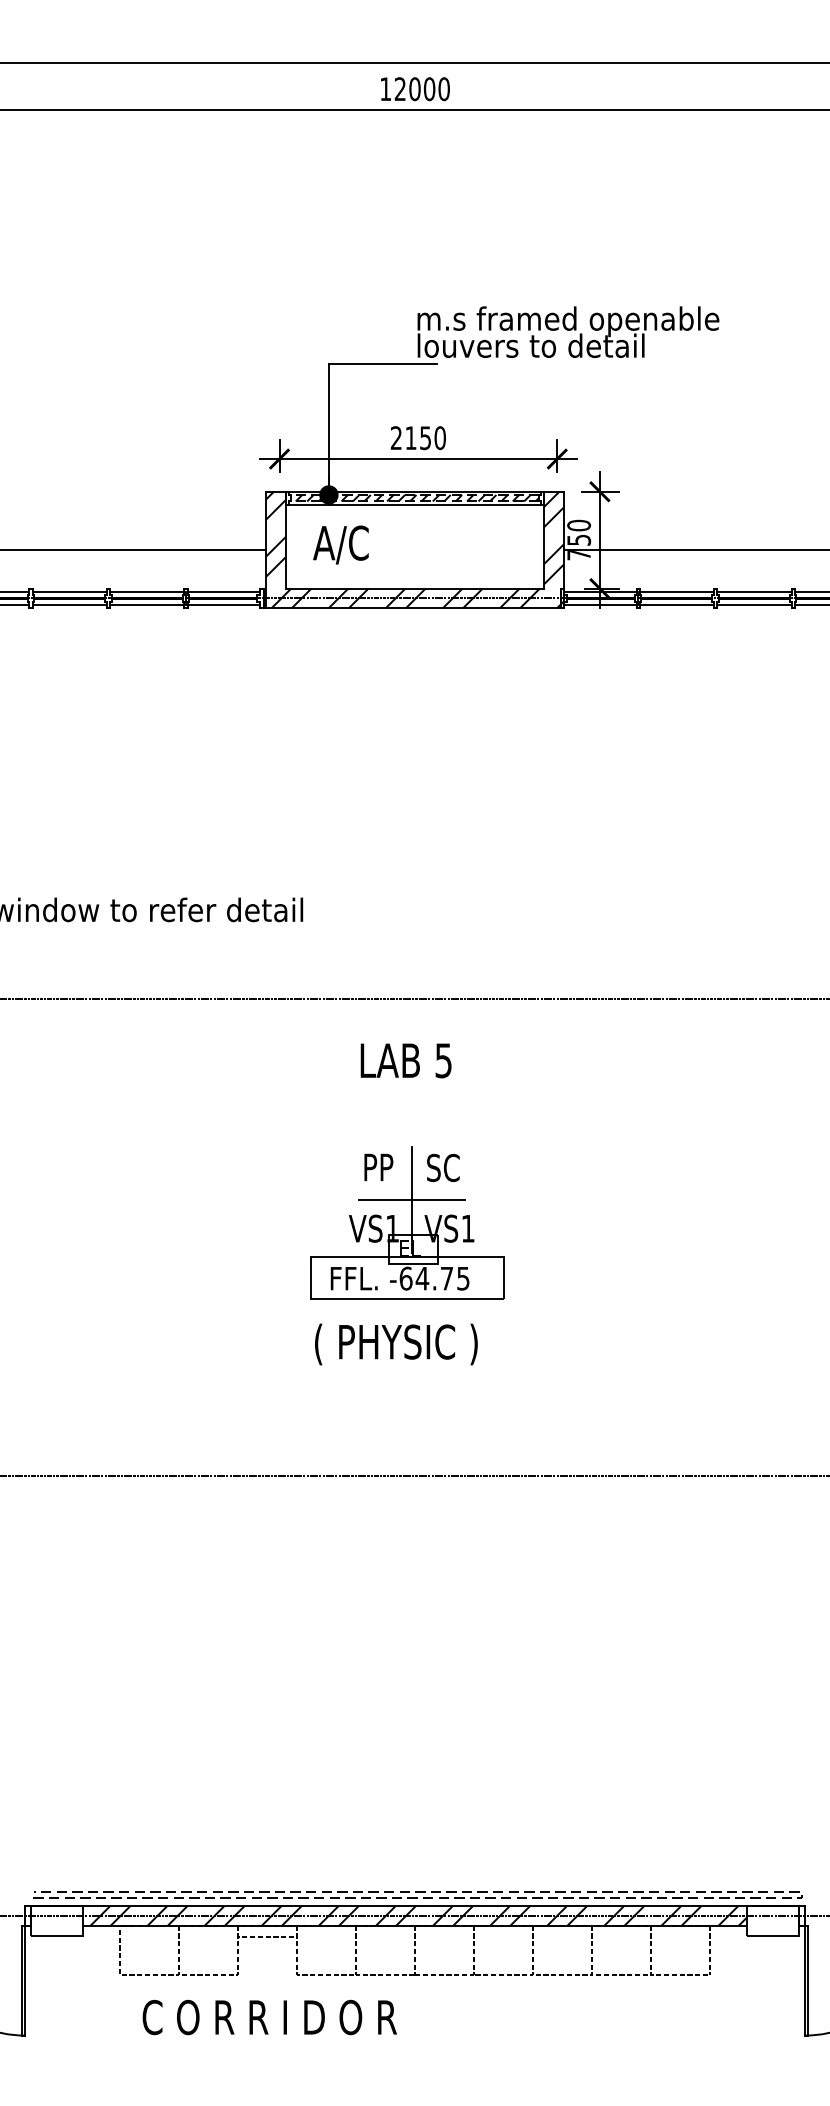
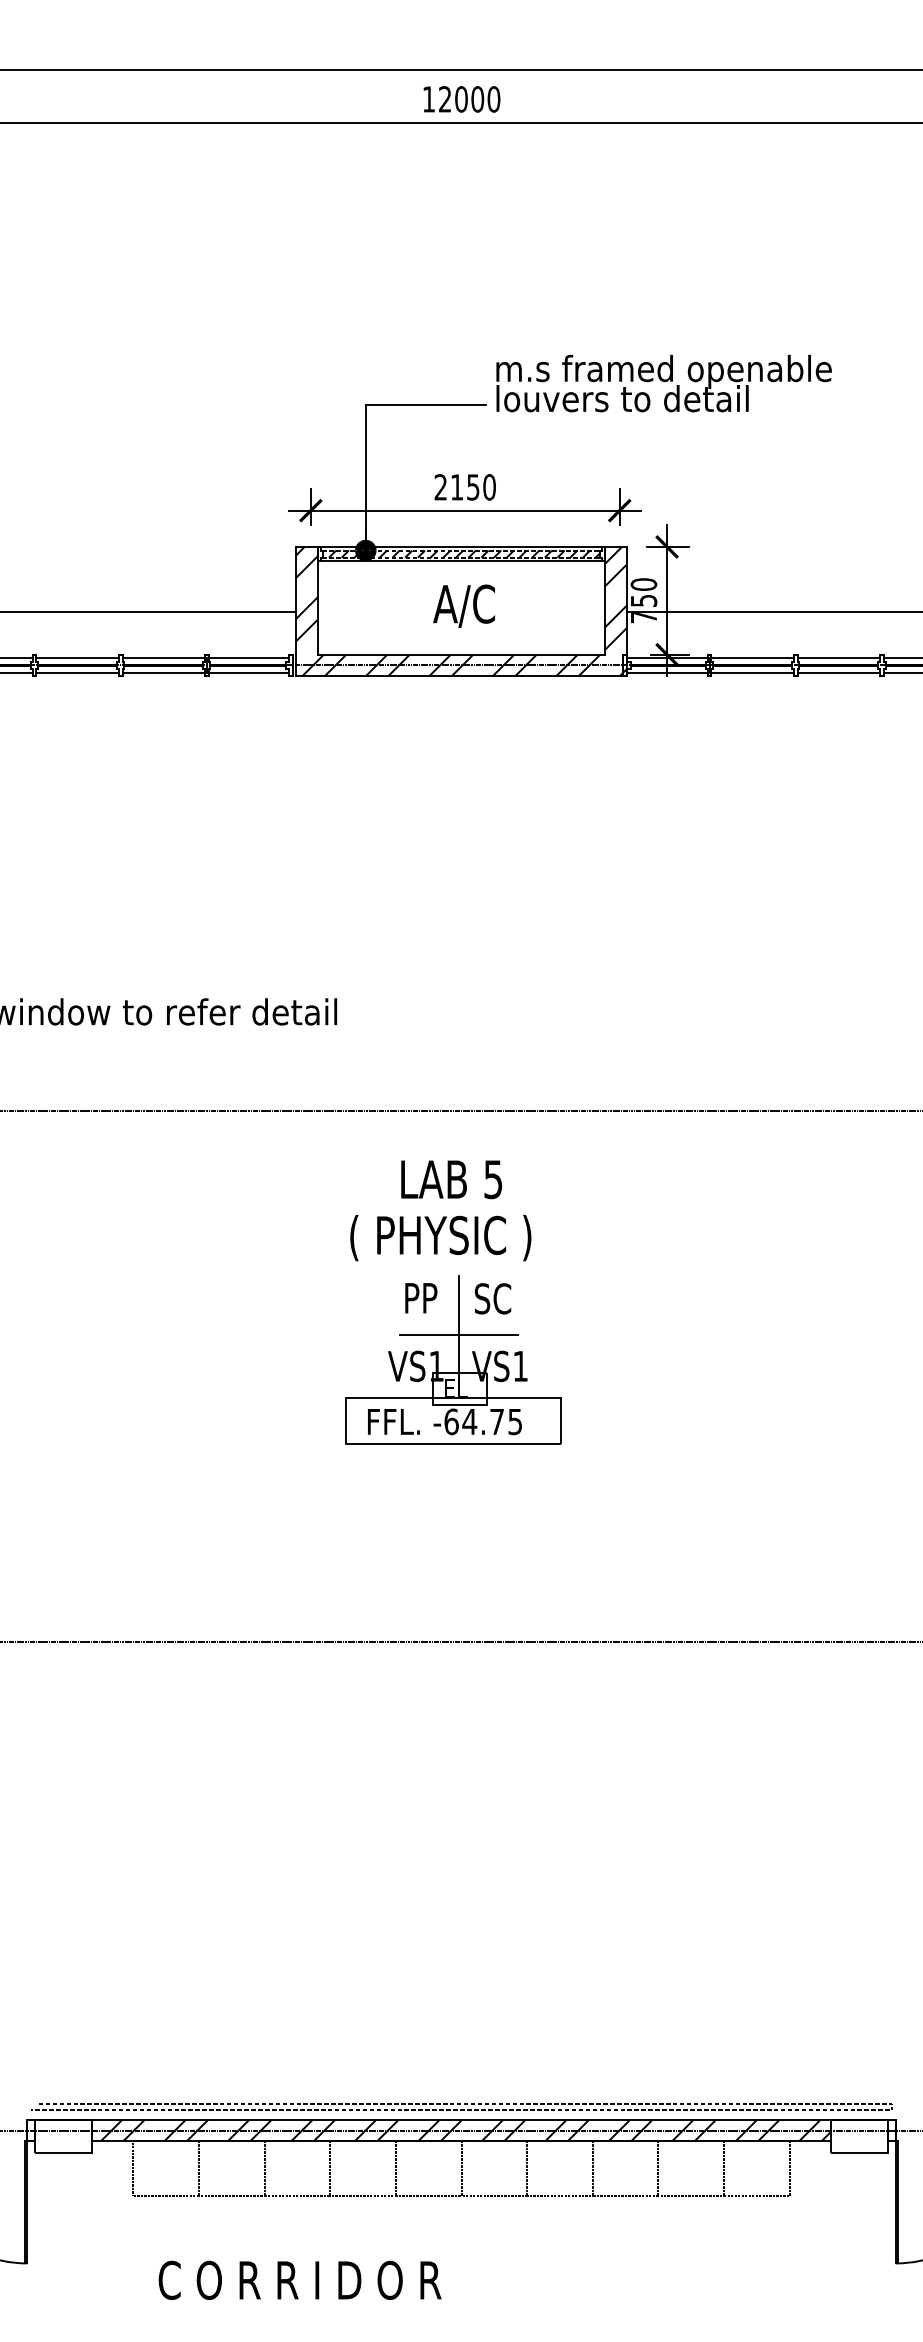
text: (567, 332) -> (663, 383), moved
text: (340, 544) -> (463, 605), moved
text: (396, 1344) -> (440, 1238), moved
line: (267, 1937) -> (297, 2196), moved
text: (269, 2016) -> (299, 2279), moved

